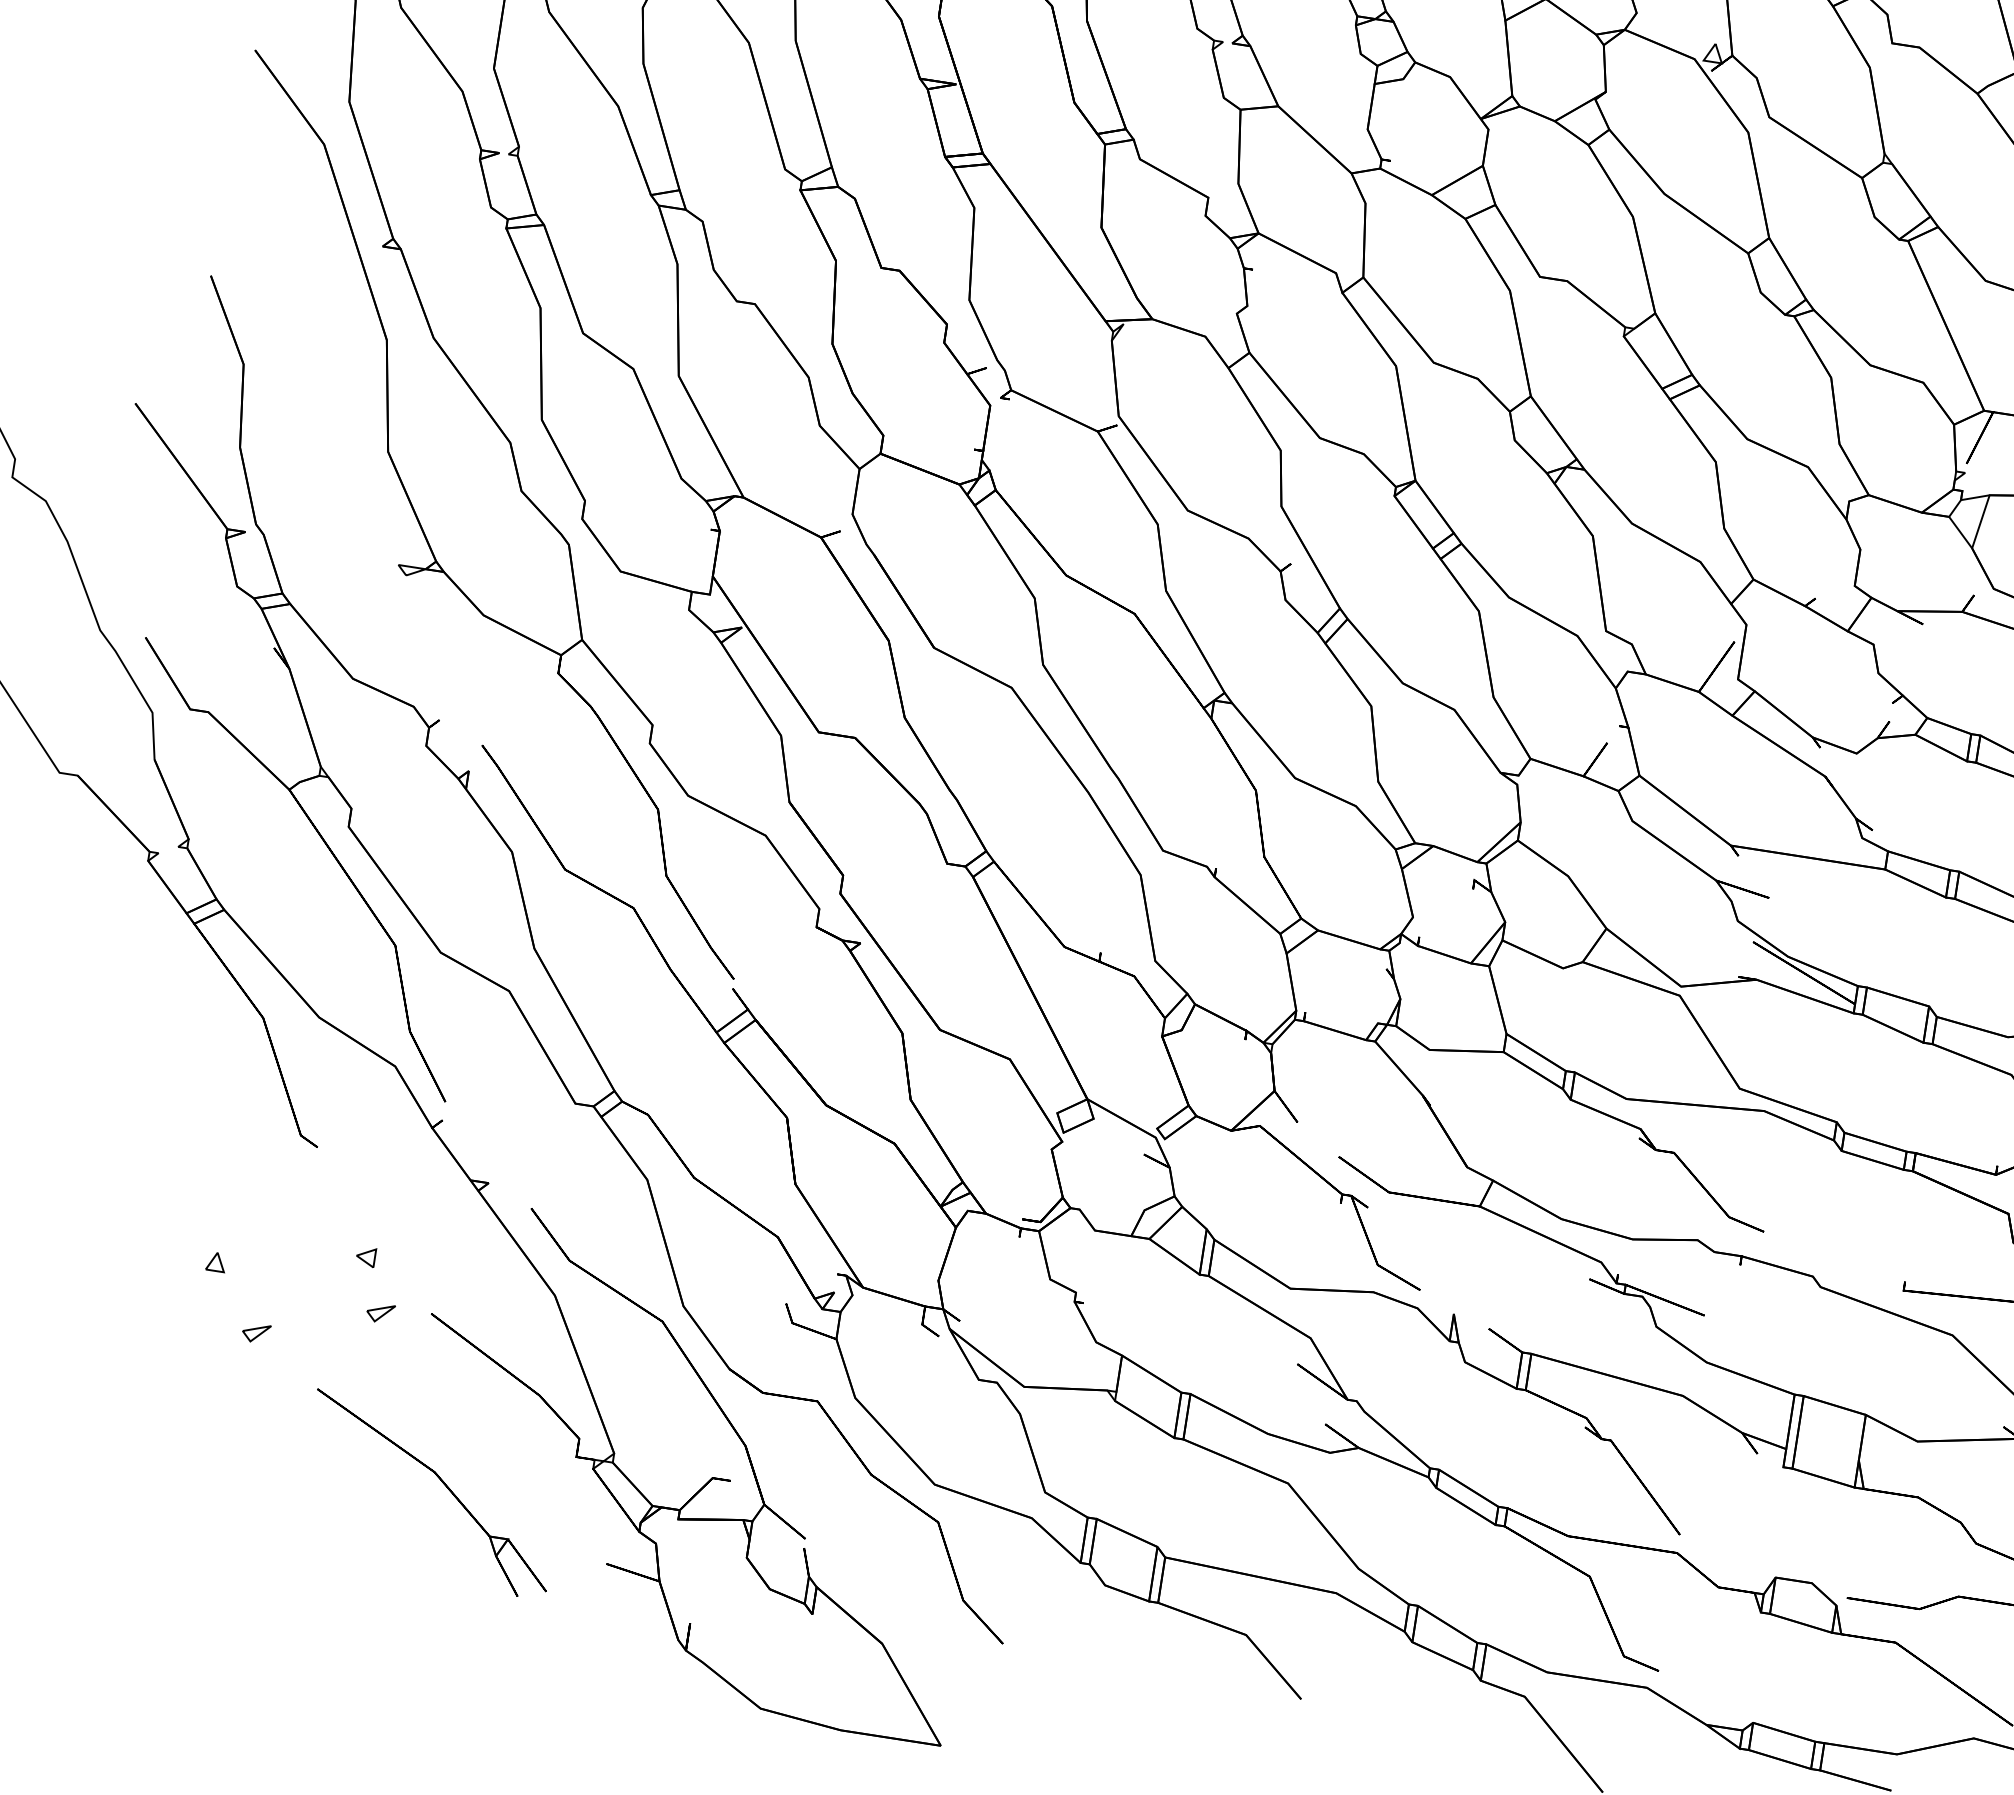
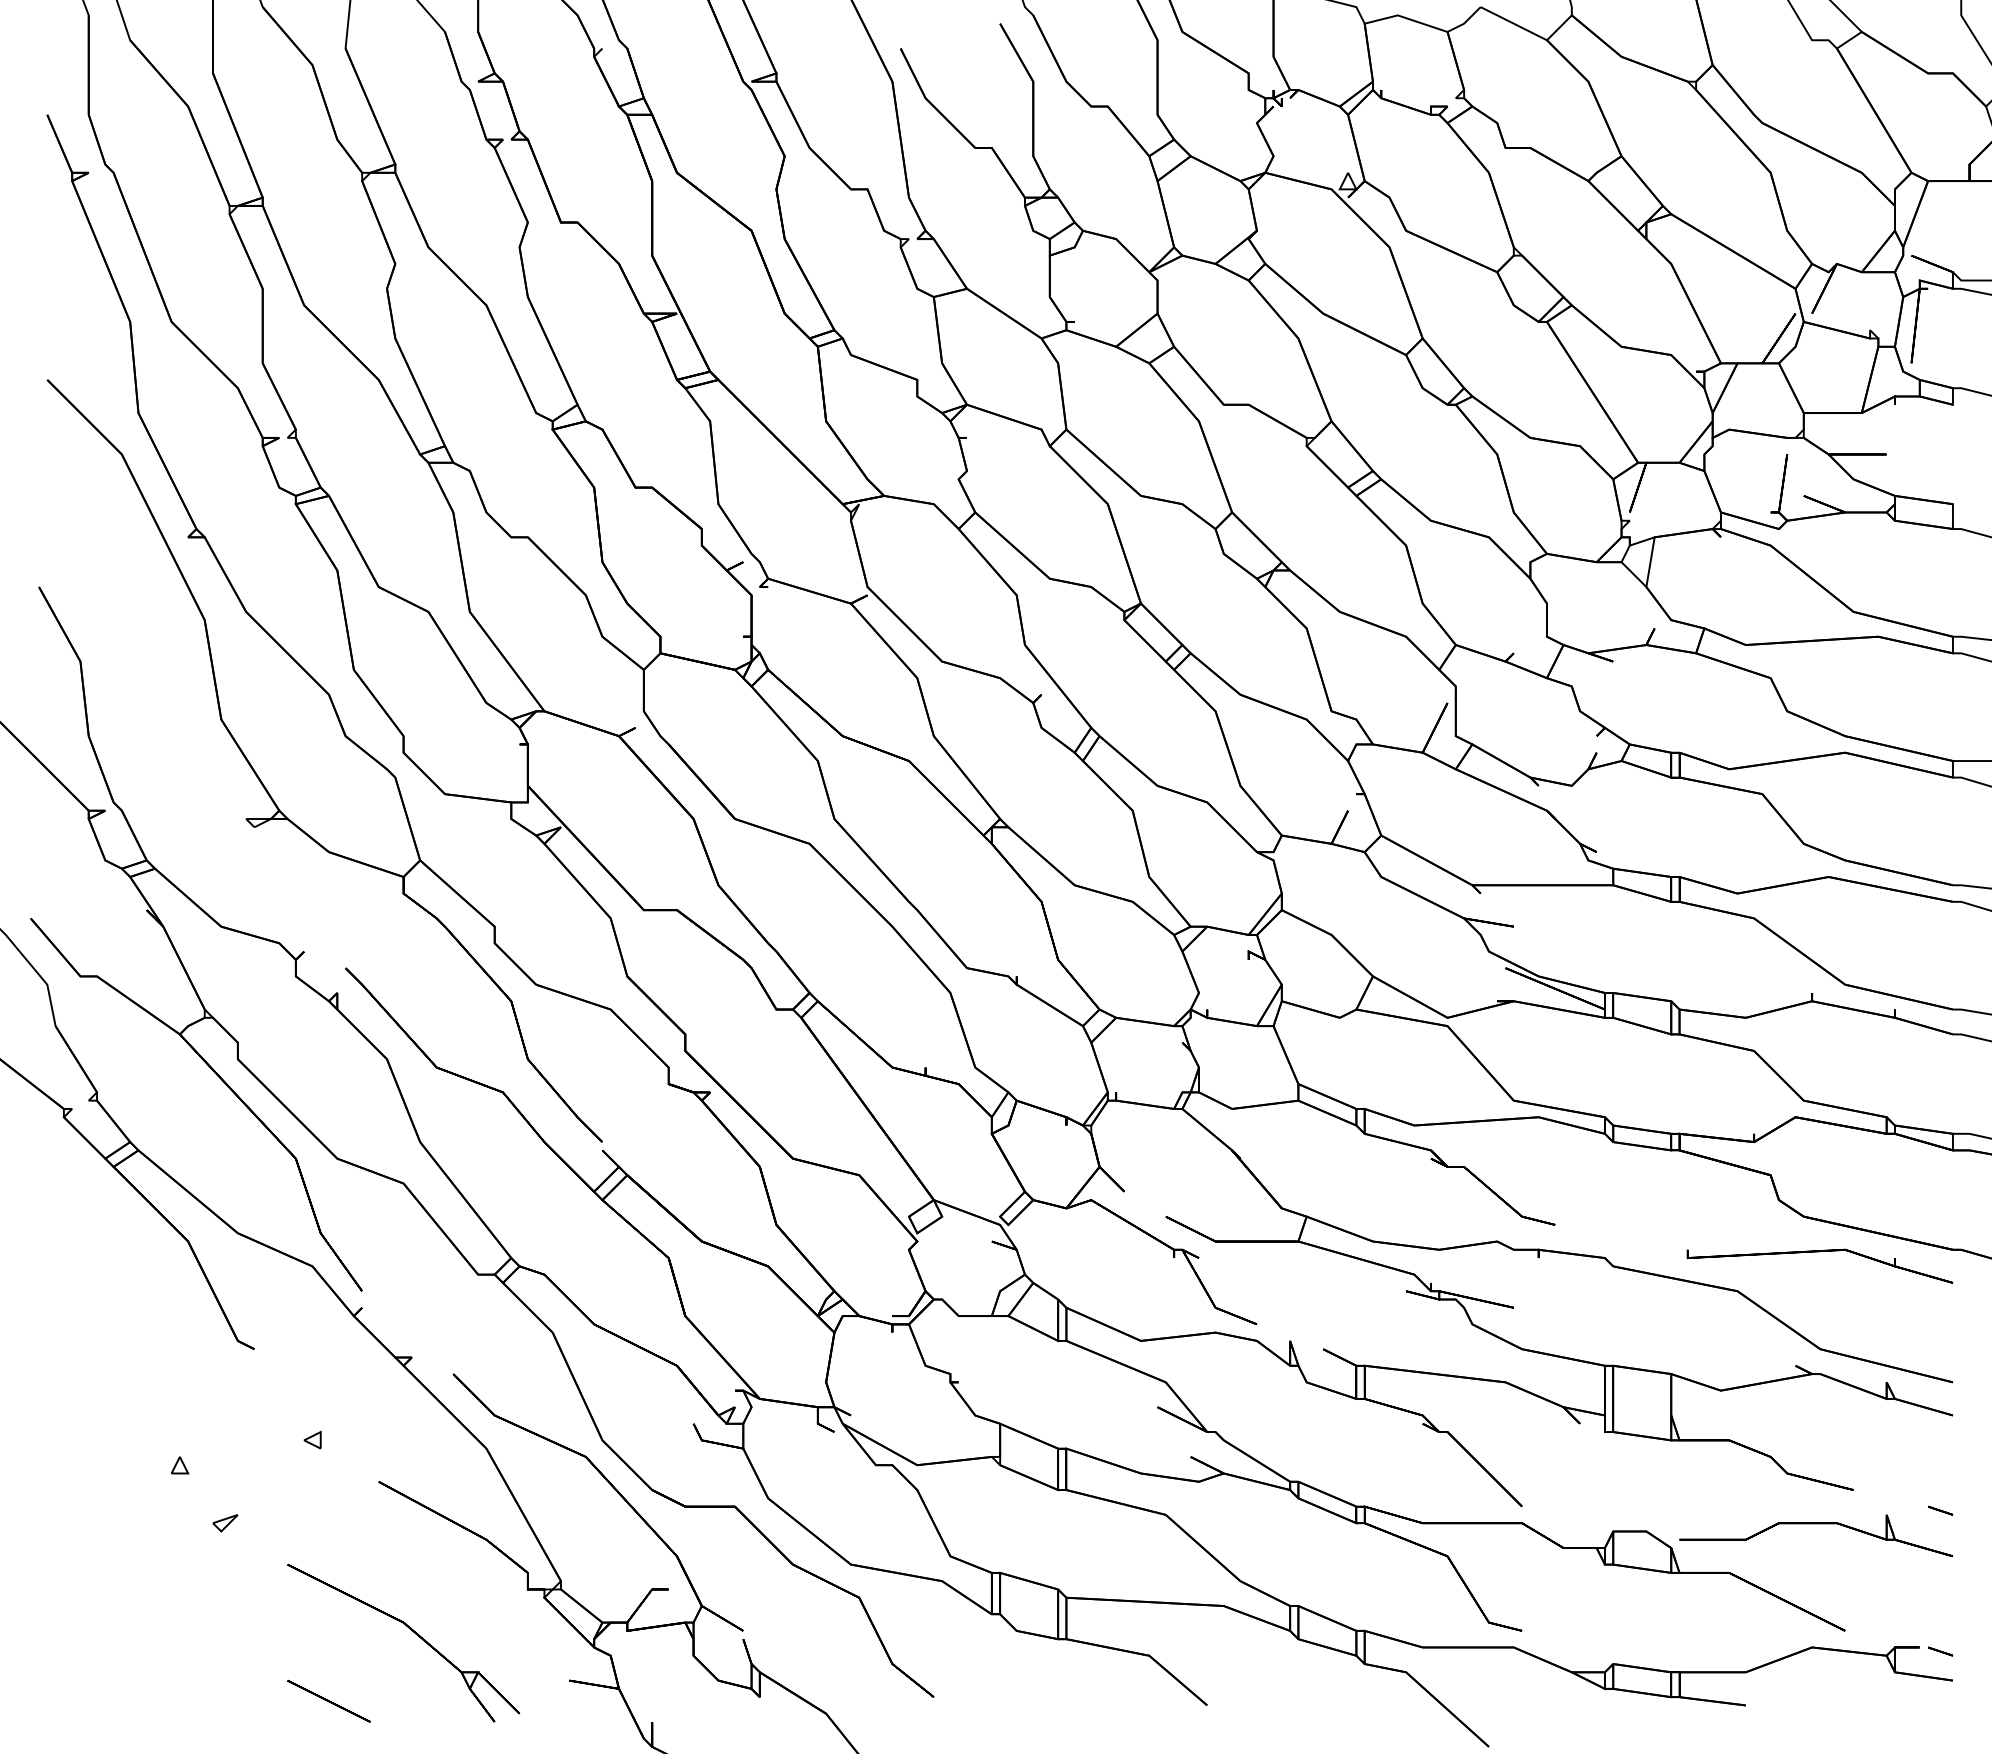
part: (380, 1313) -> (333, 1488), removed
line: (339, 1544) -> (328, 1700), added

